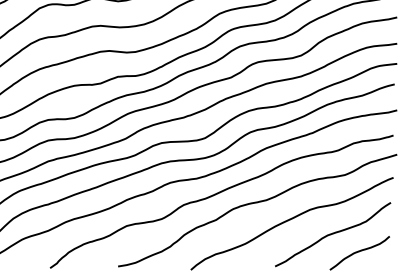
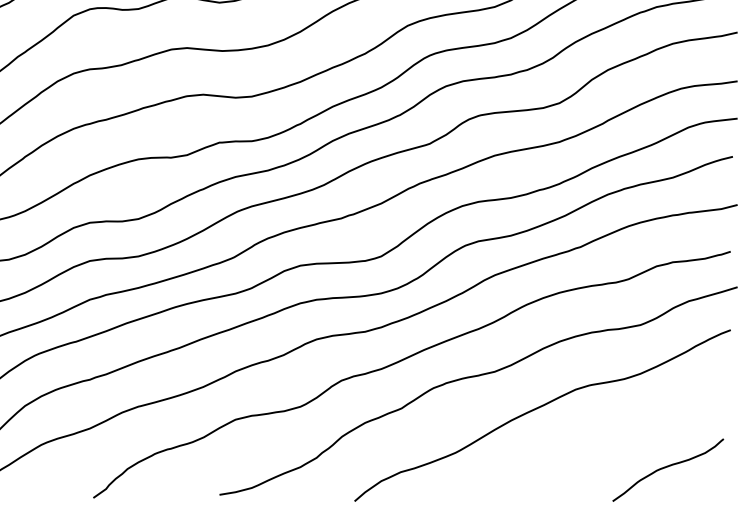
curve: (333, 234) -> (619, 435), removed

